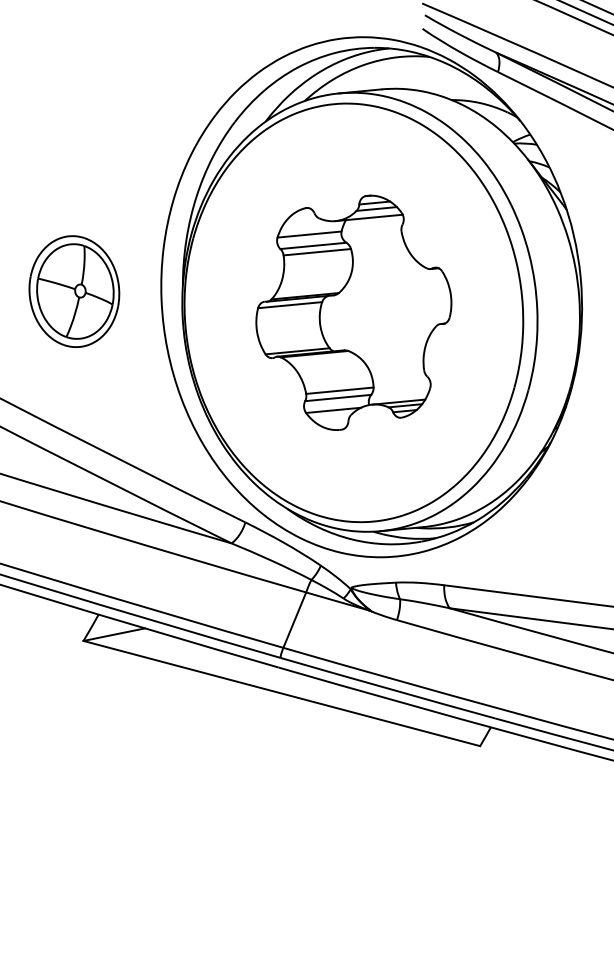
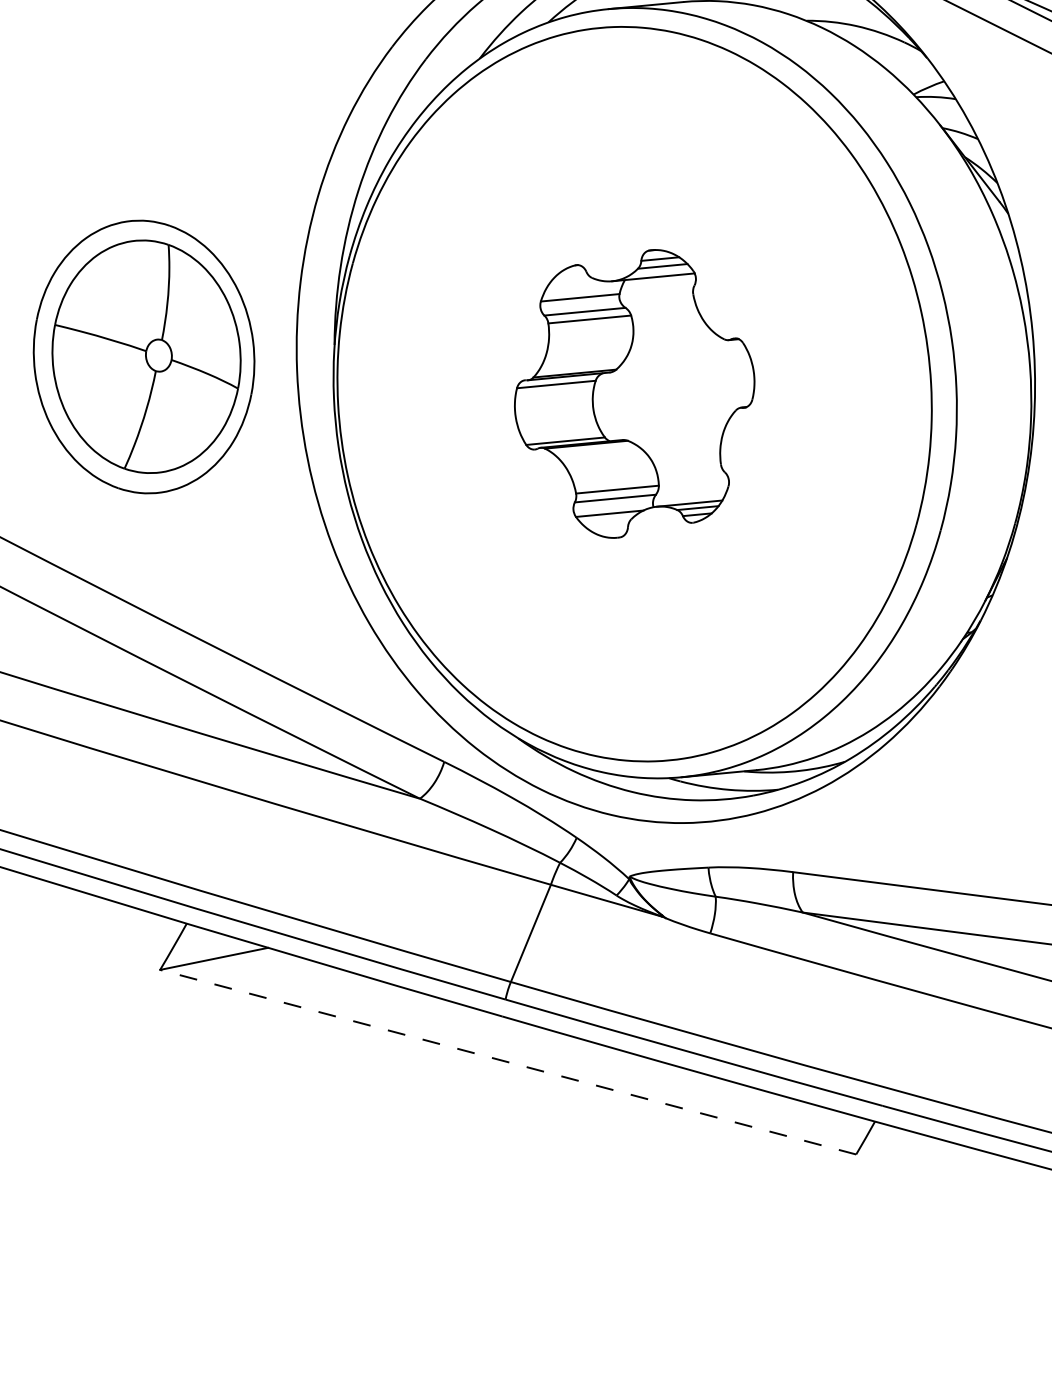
part: (74, 291) -> (144, 356), size x1.4
part: (353, 312) -> (633, 393), size x0.7
line: (281, 693) -> (507, 1062), solid -> dashed

